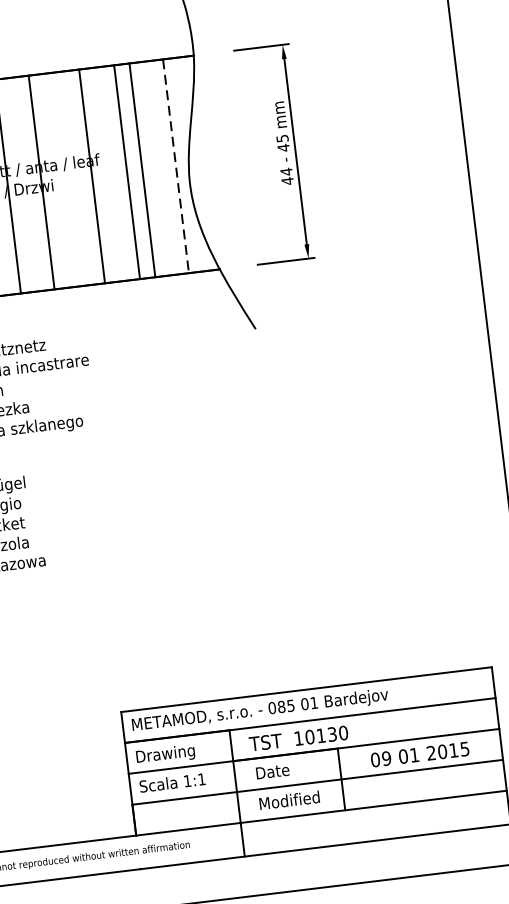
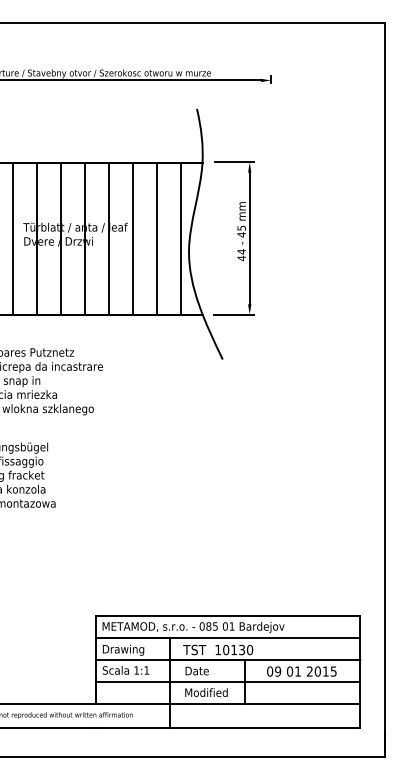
part: (272, 154) -> (233, 238), moved
line: (175, 167) -> (180, 239), dashed -> solid
line: (126, 172) -> (132, 238), moved
line: (92, 176) -> (109, 238), moved

